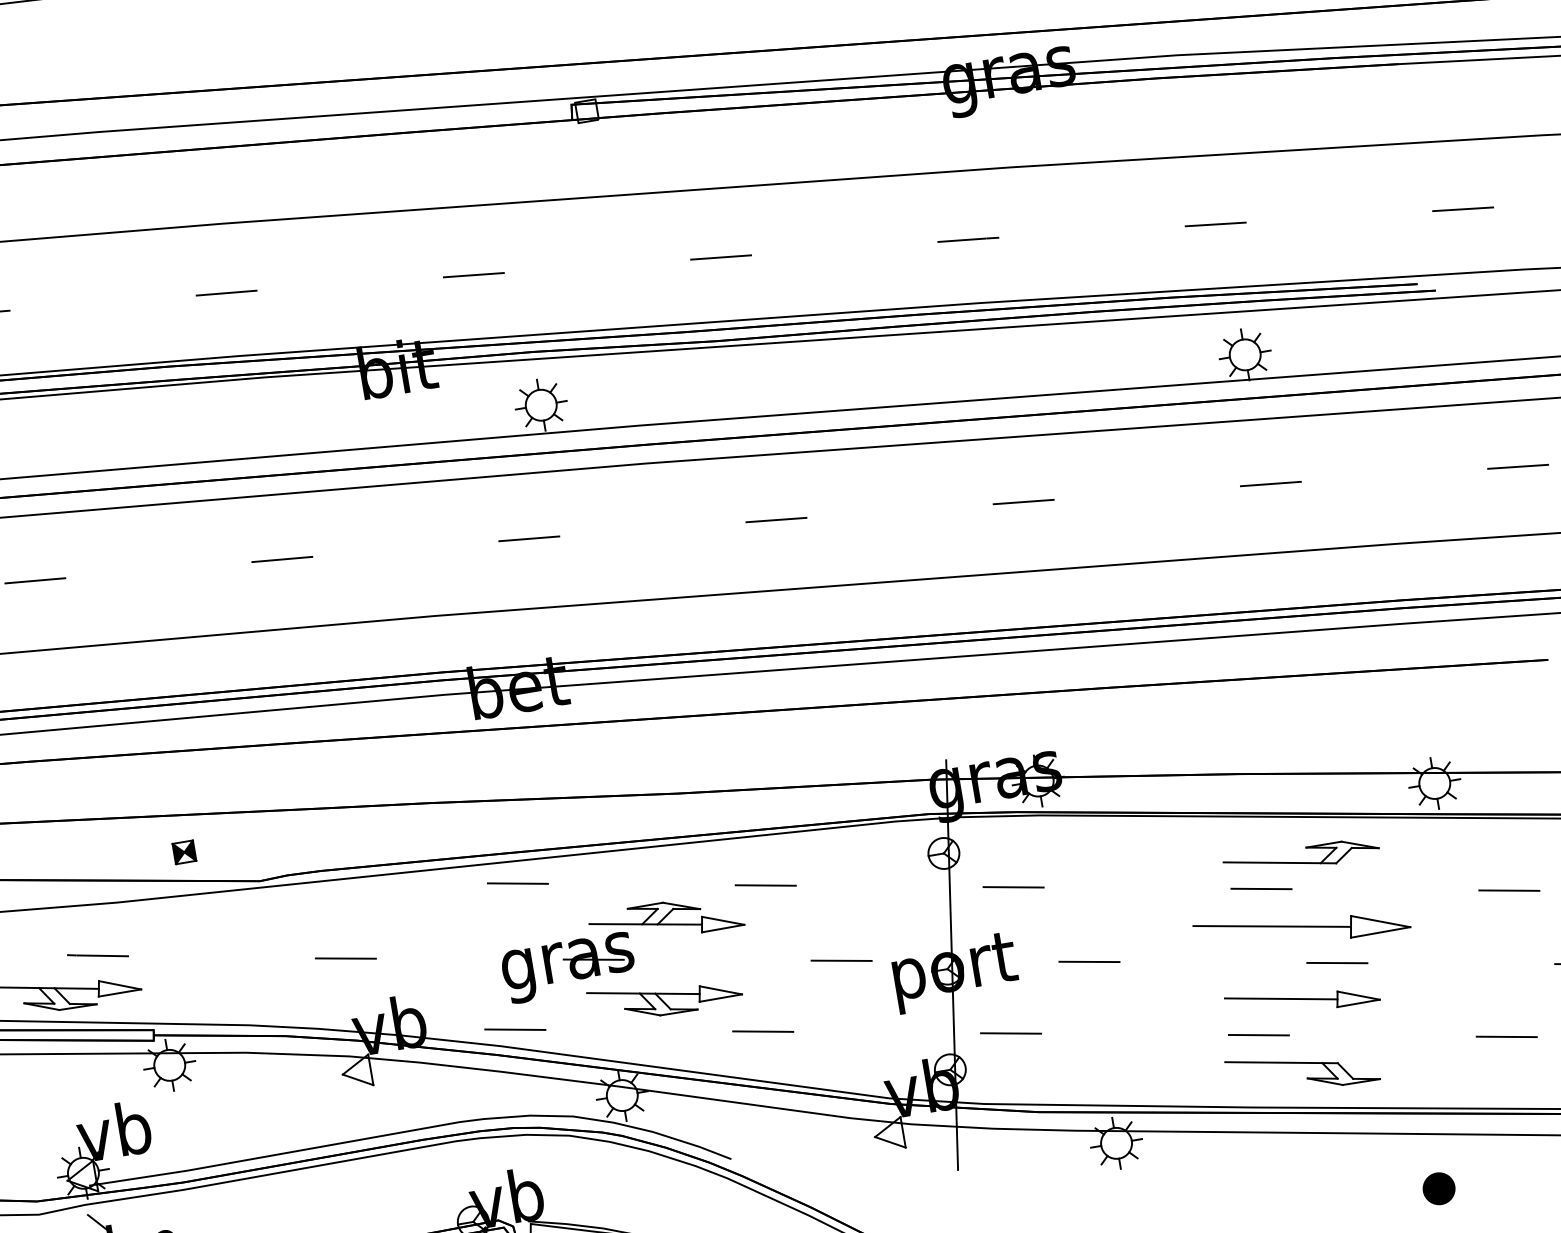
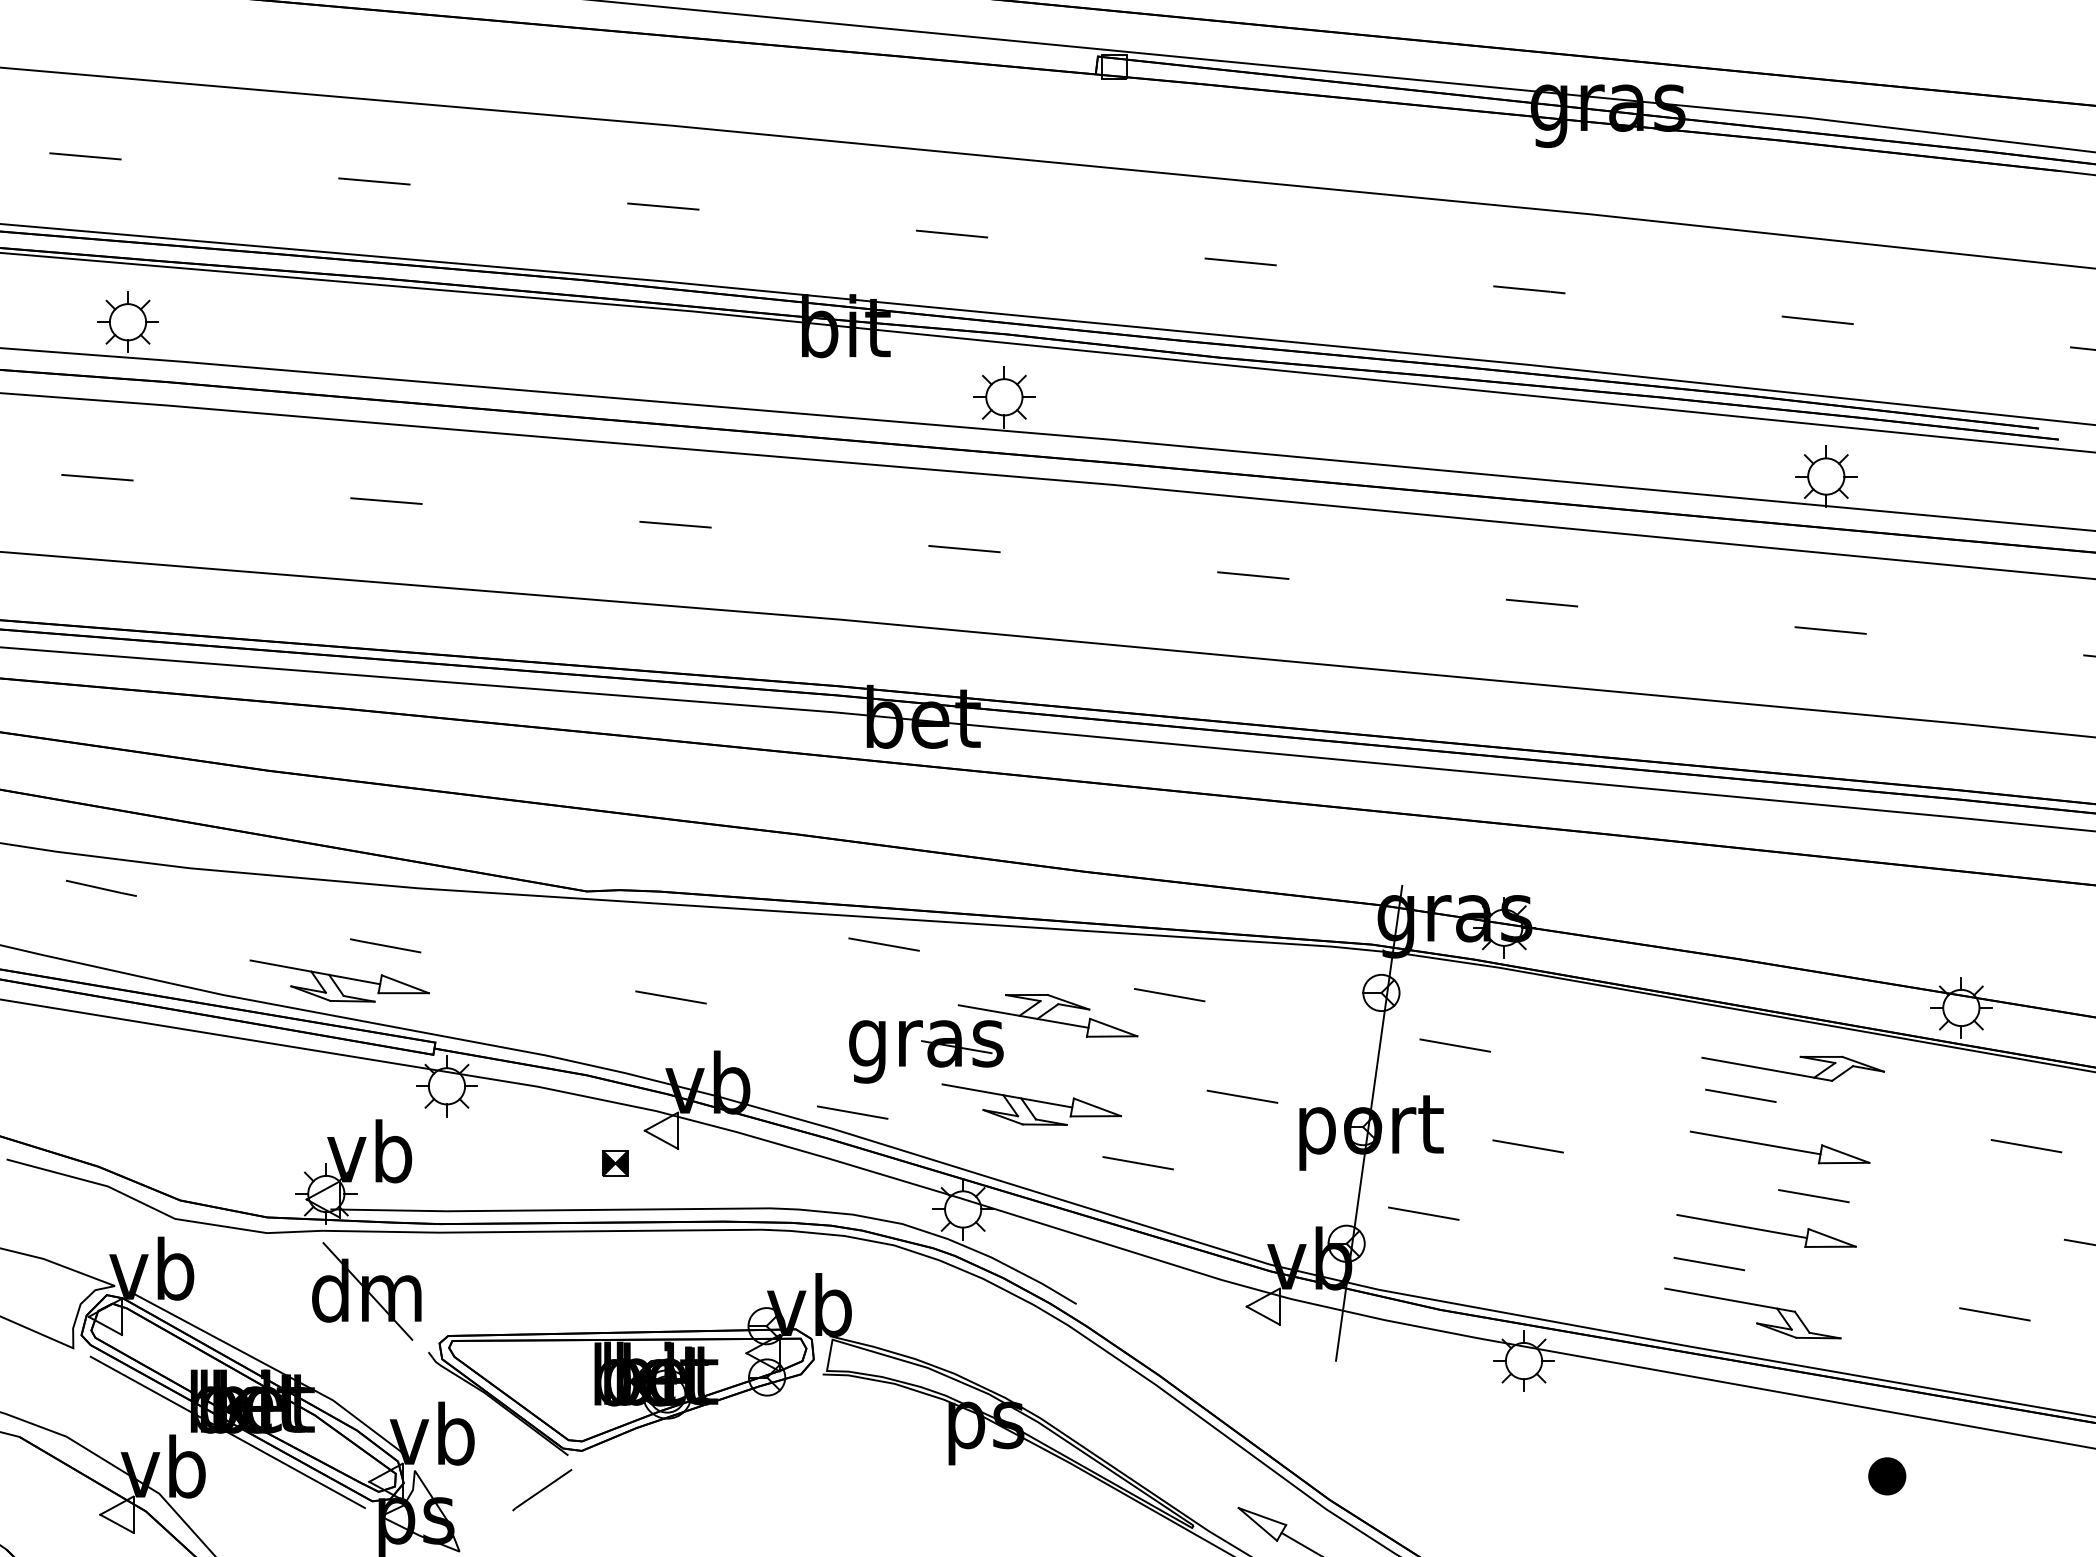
part: (184, 852) -> (615, 1163), moved
part: (1301, 926) -> (1779, 1147), size x0.71

